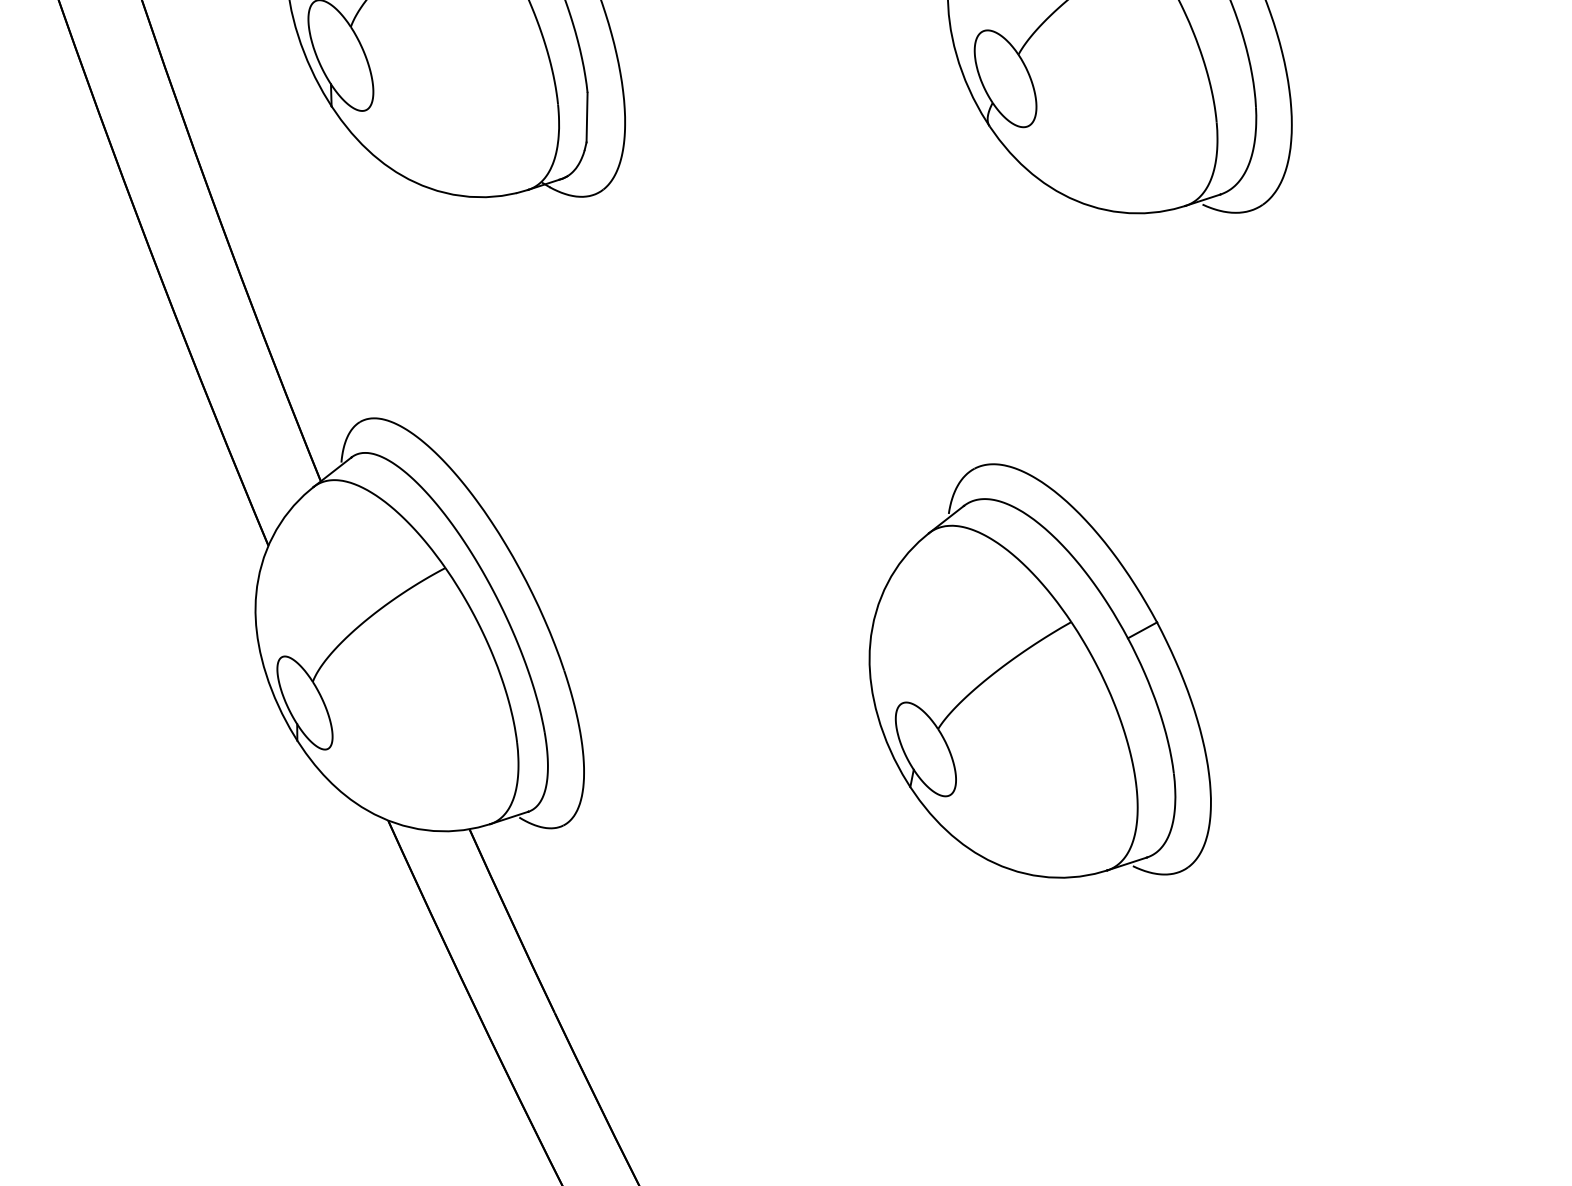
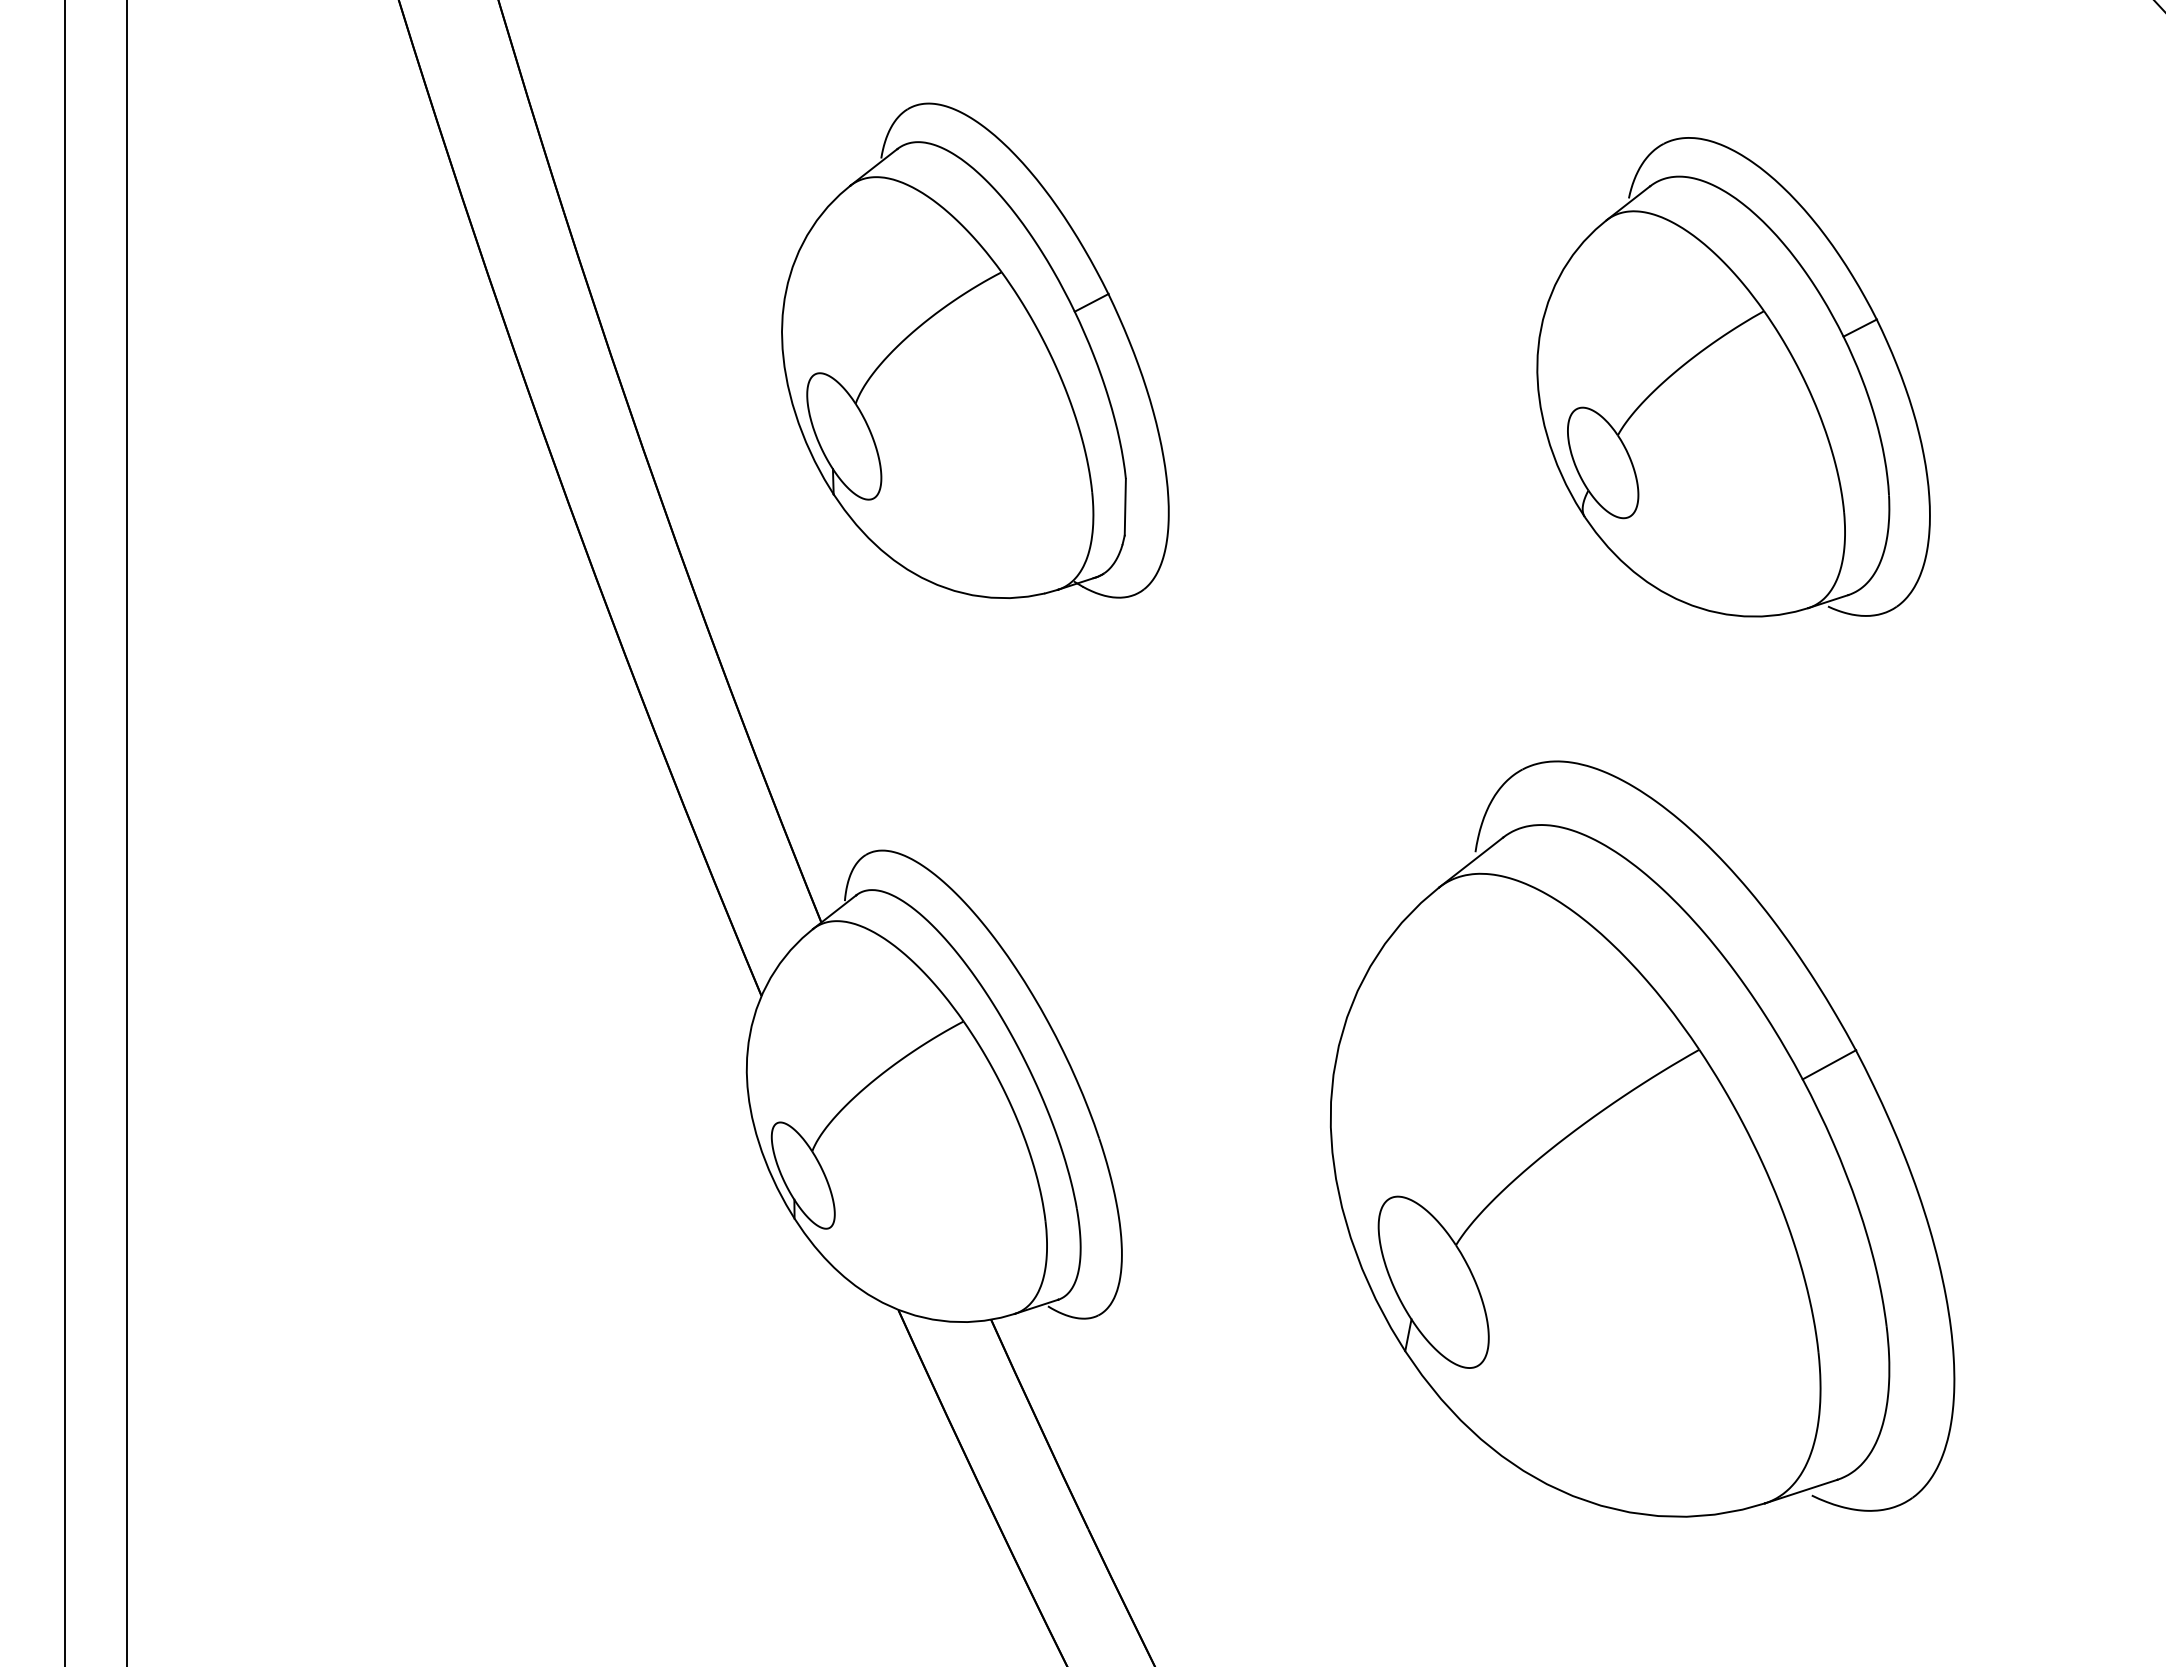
part: (1040, 670) -> (1642, 1138), size x1.6

